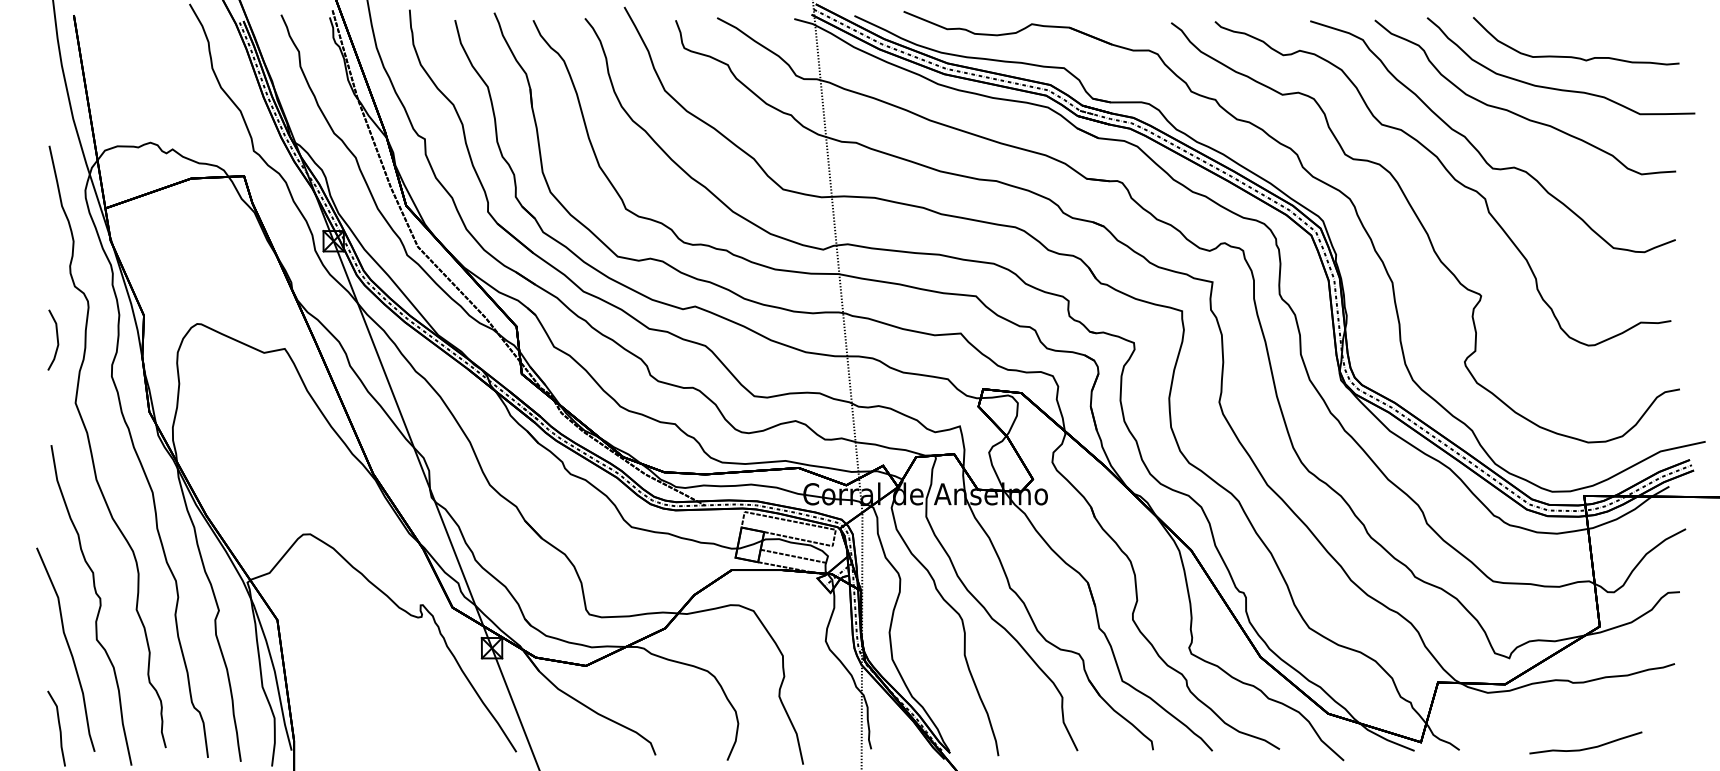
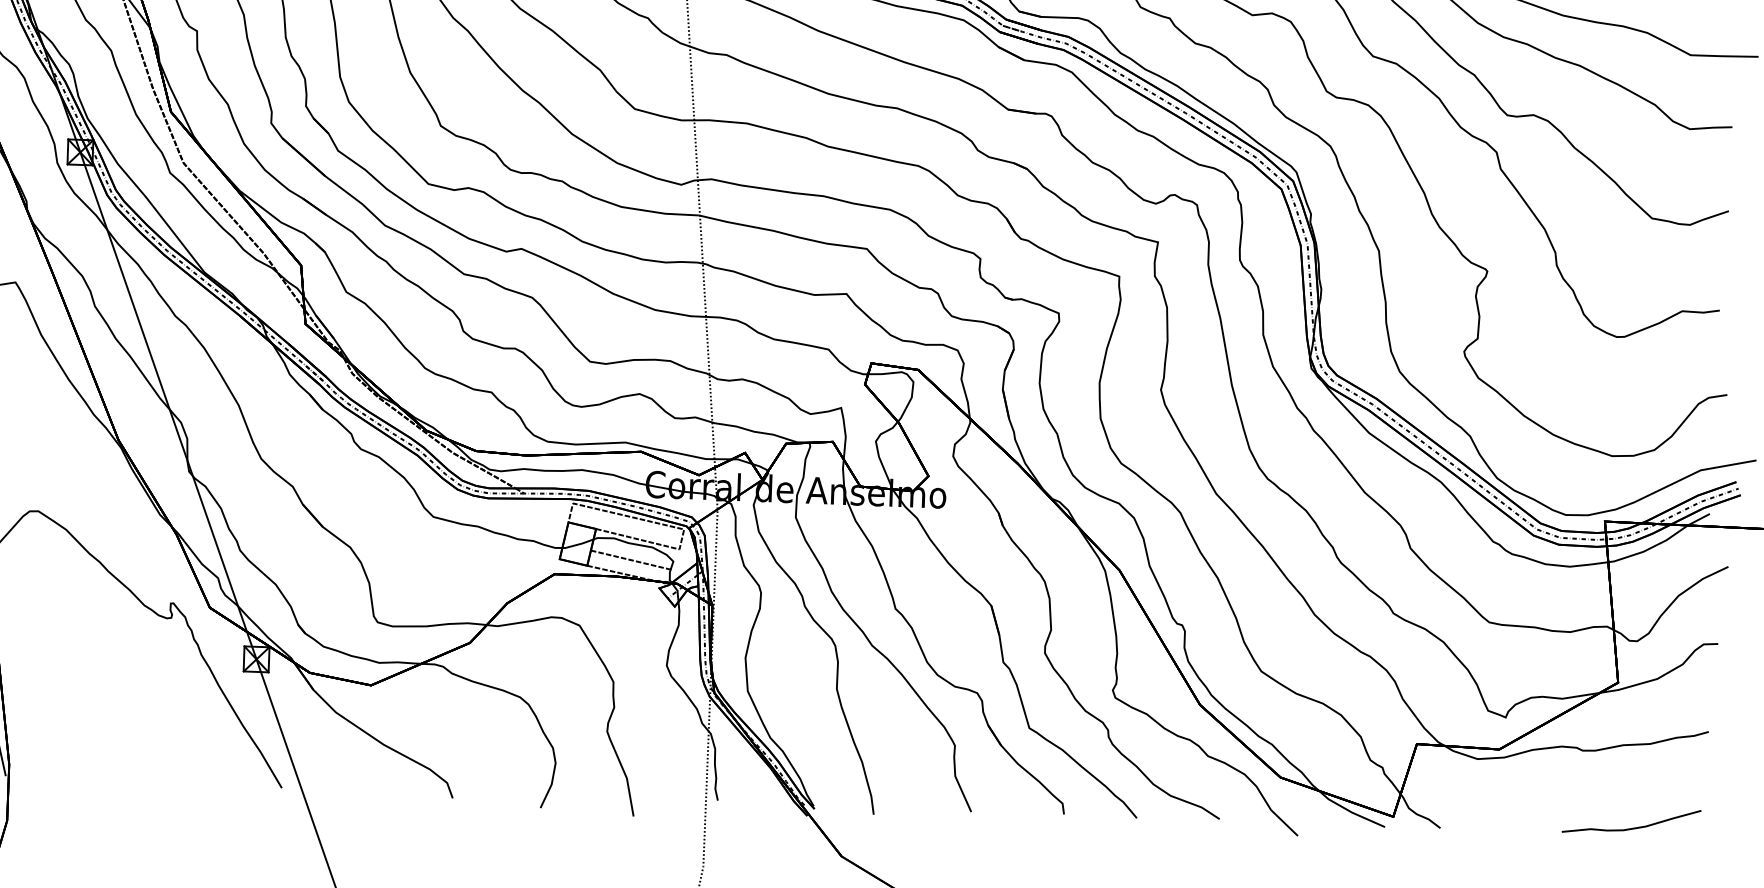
curve: (1587, 747) -> (1633, 827), moved

